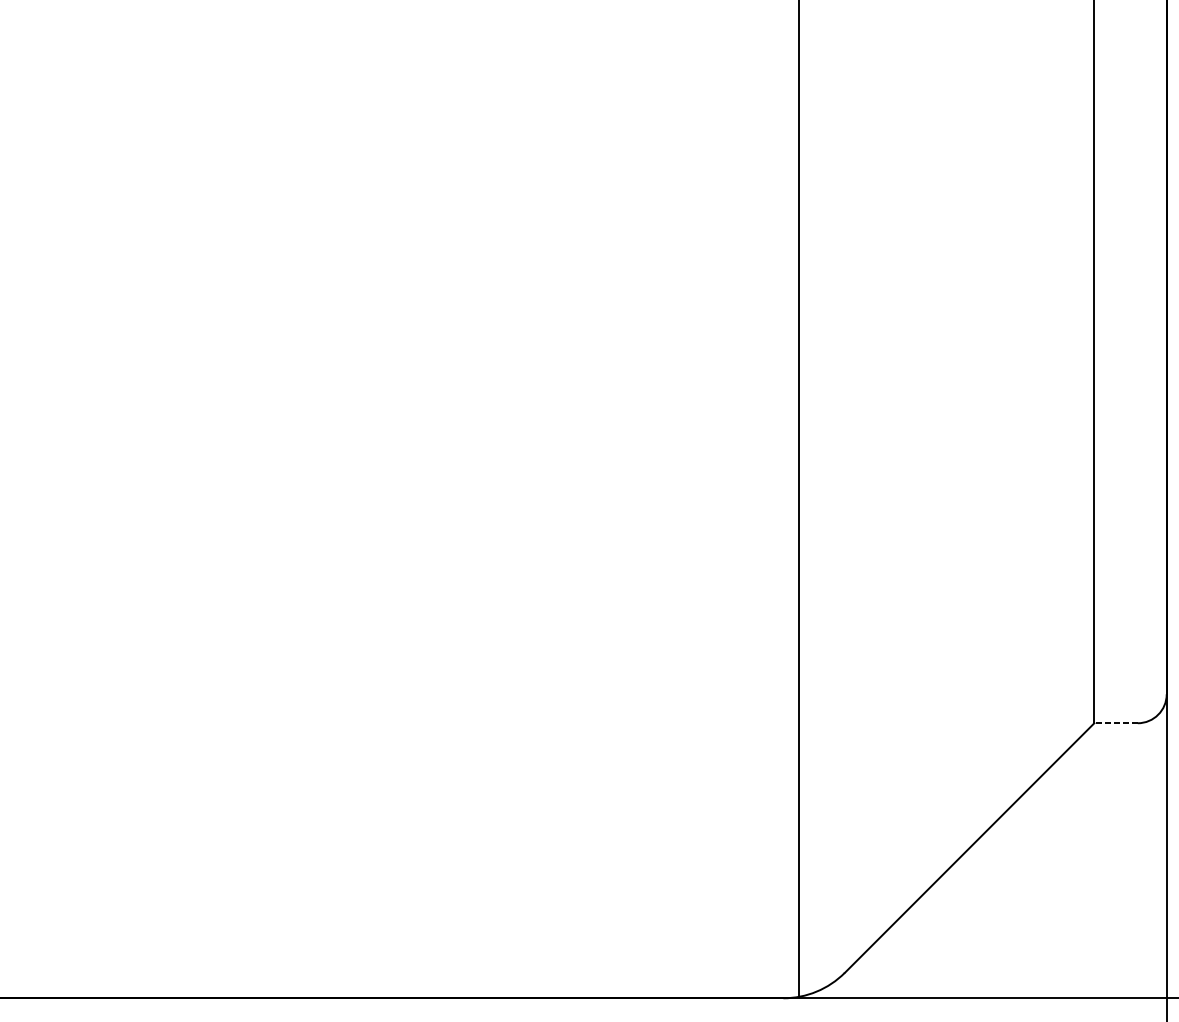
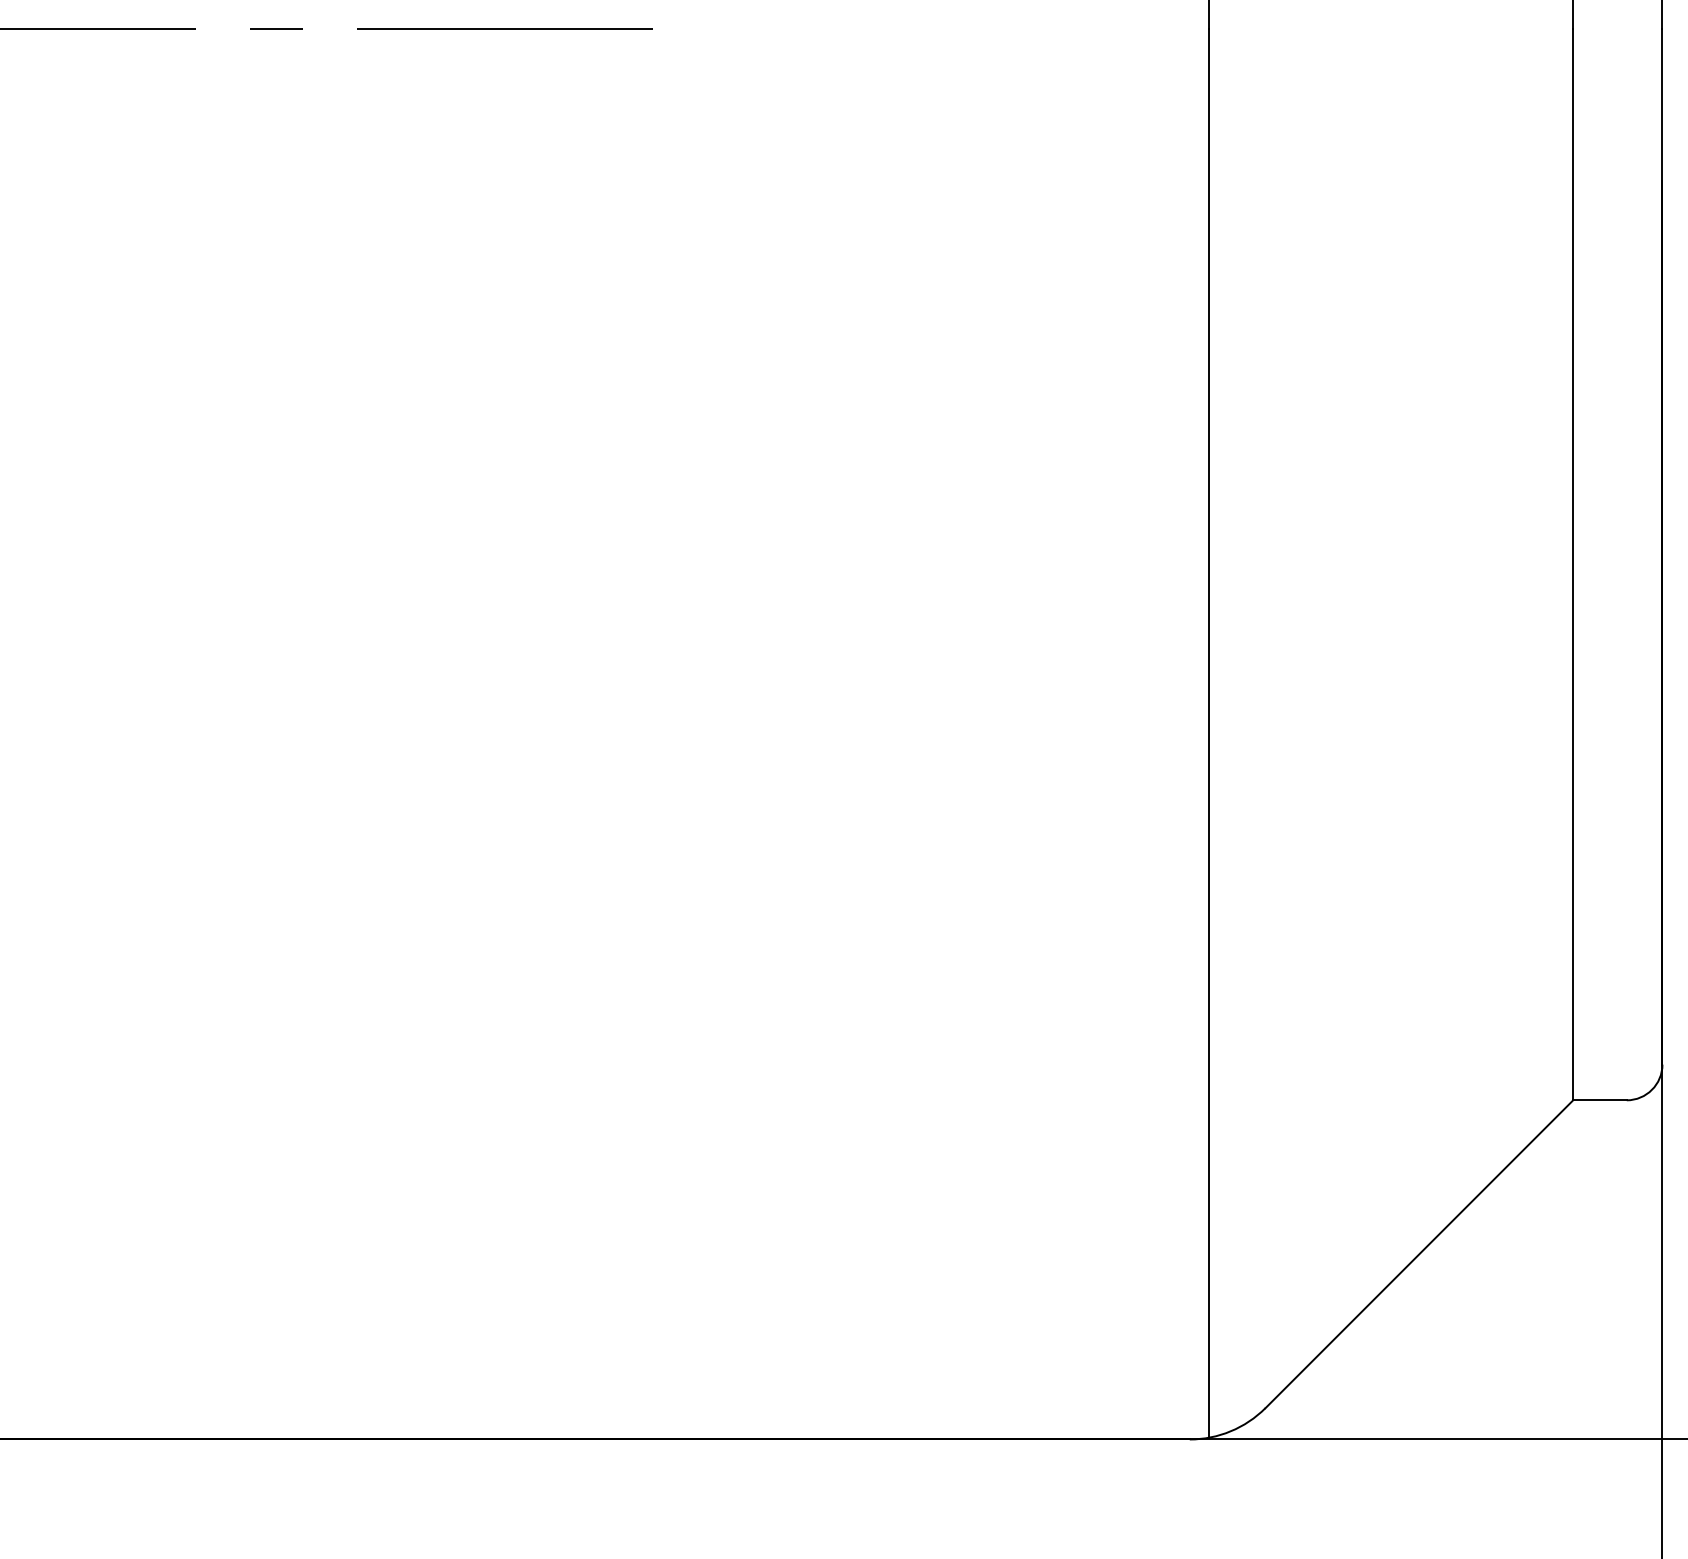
line: (1115, 723) -> (1599, 1100), dashed -> solid

